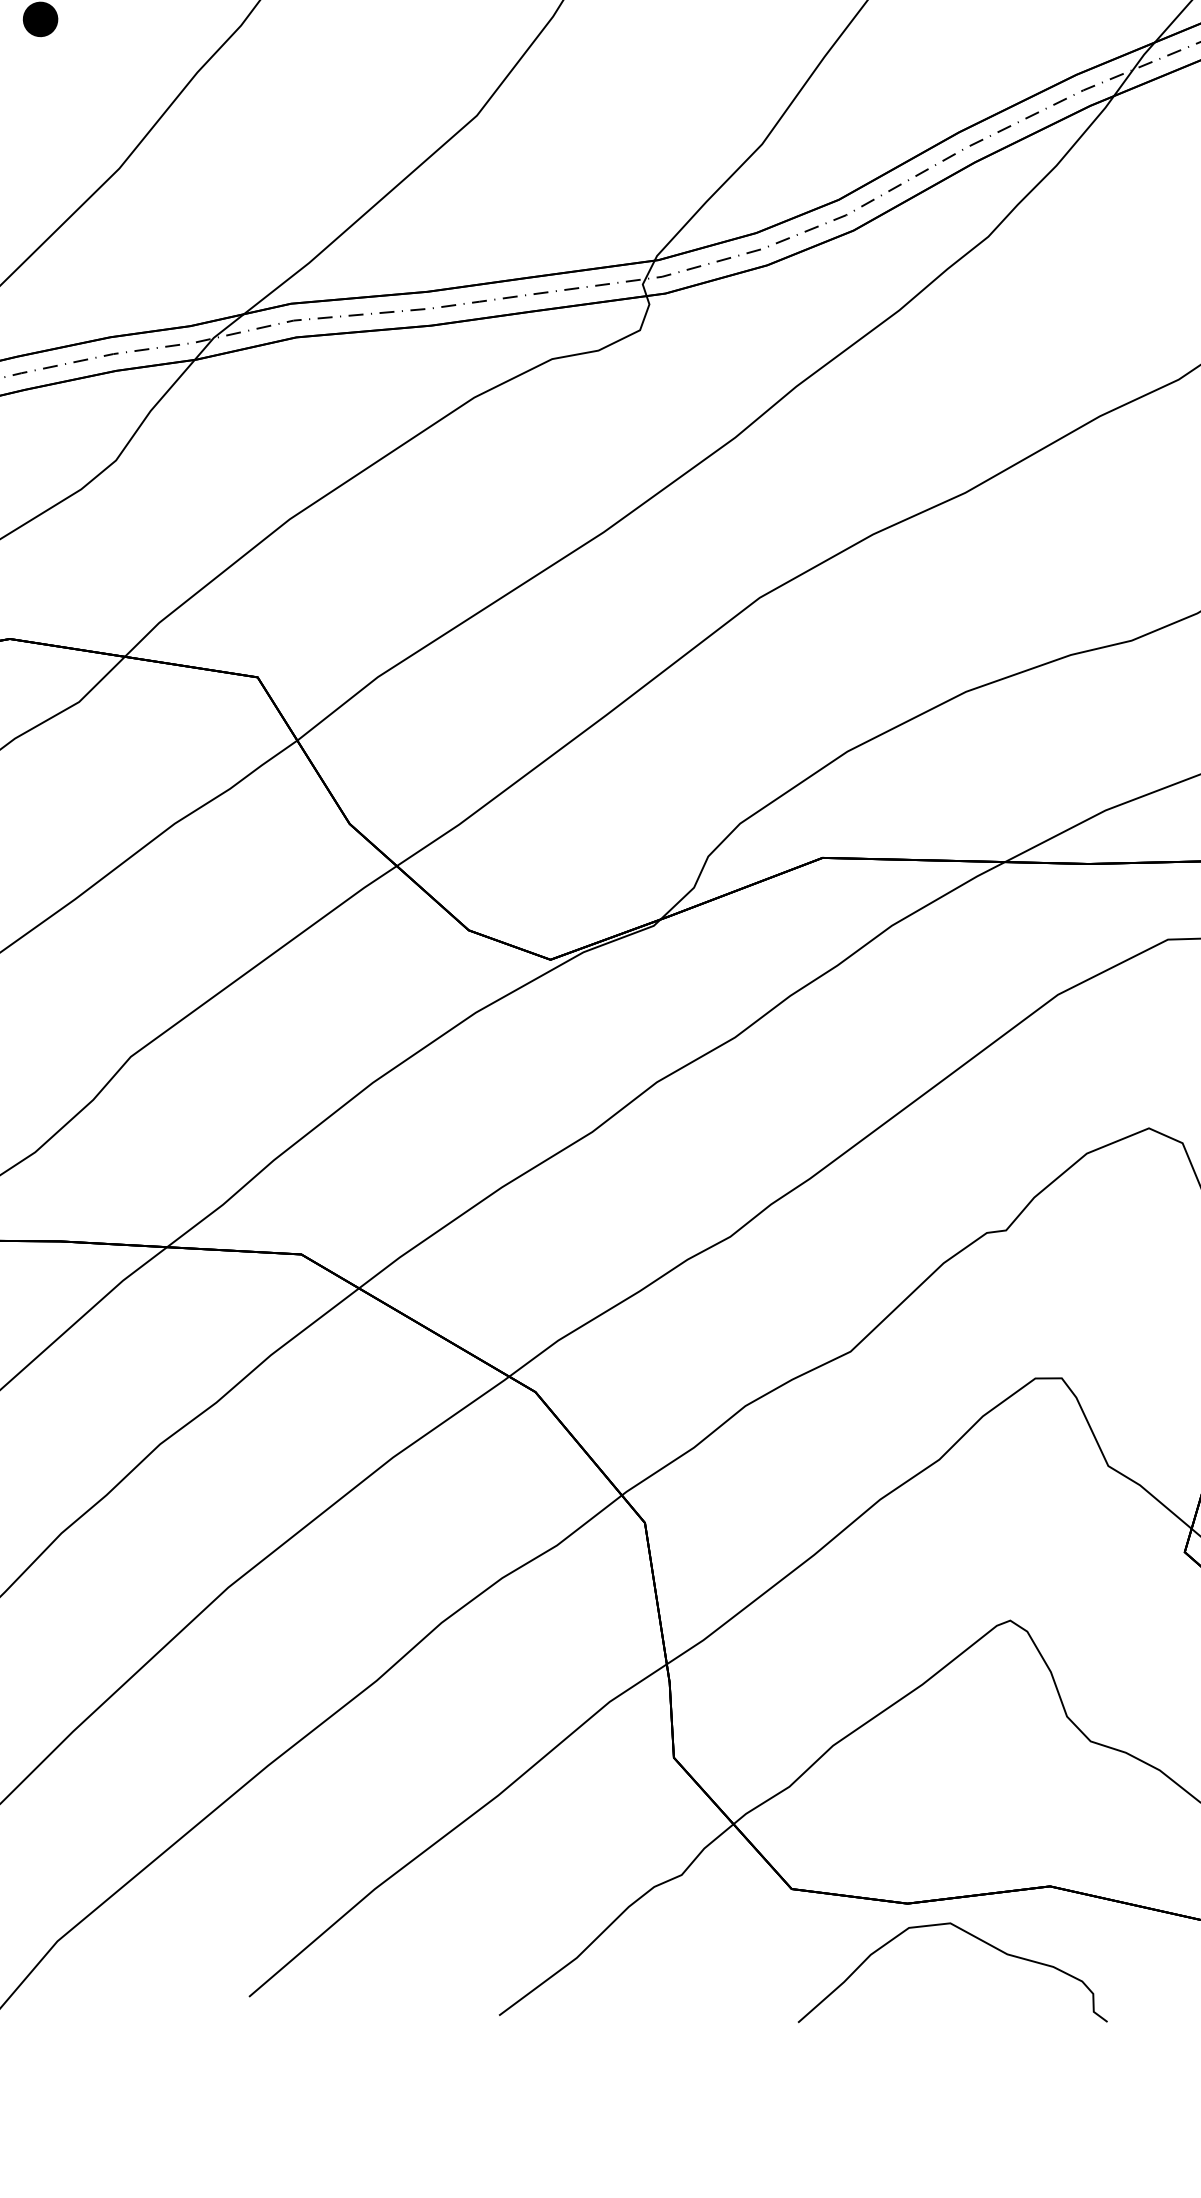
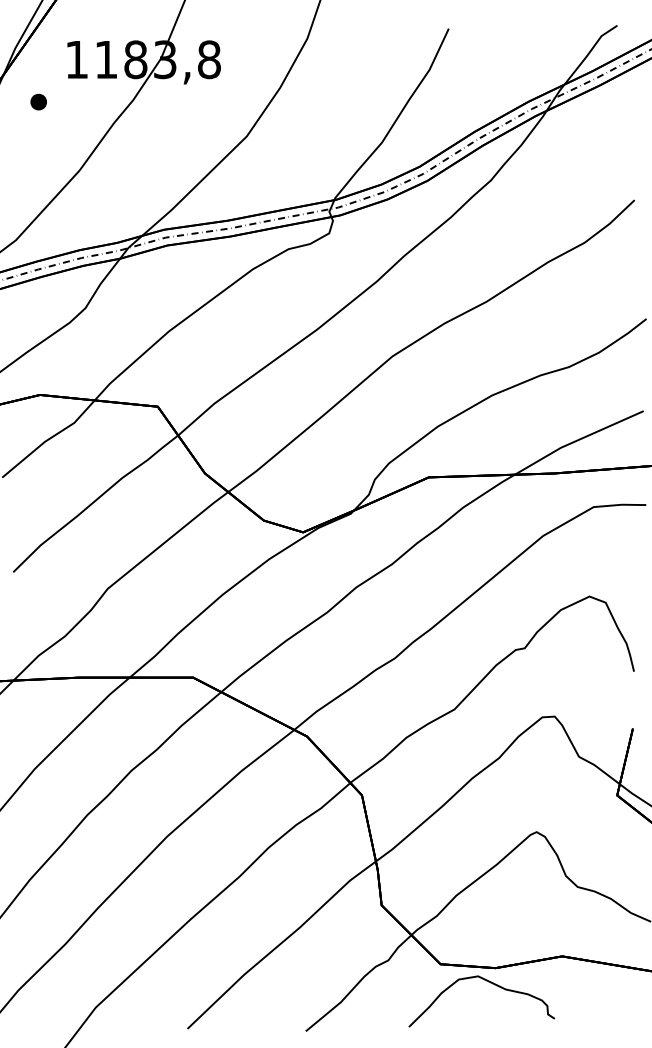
curve: (975, 1939) -> (490, 983), moved

